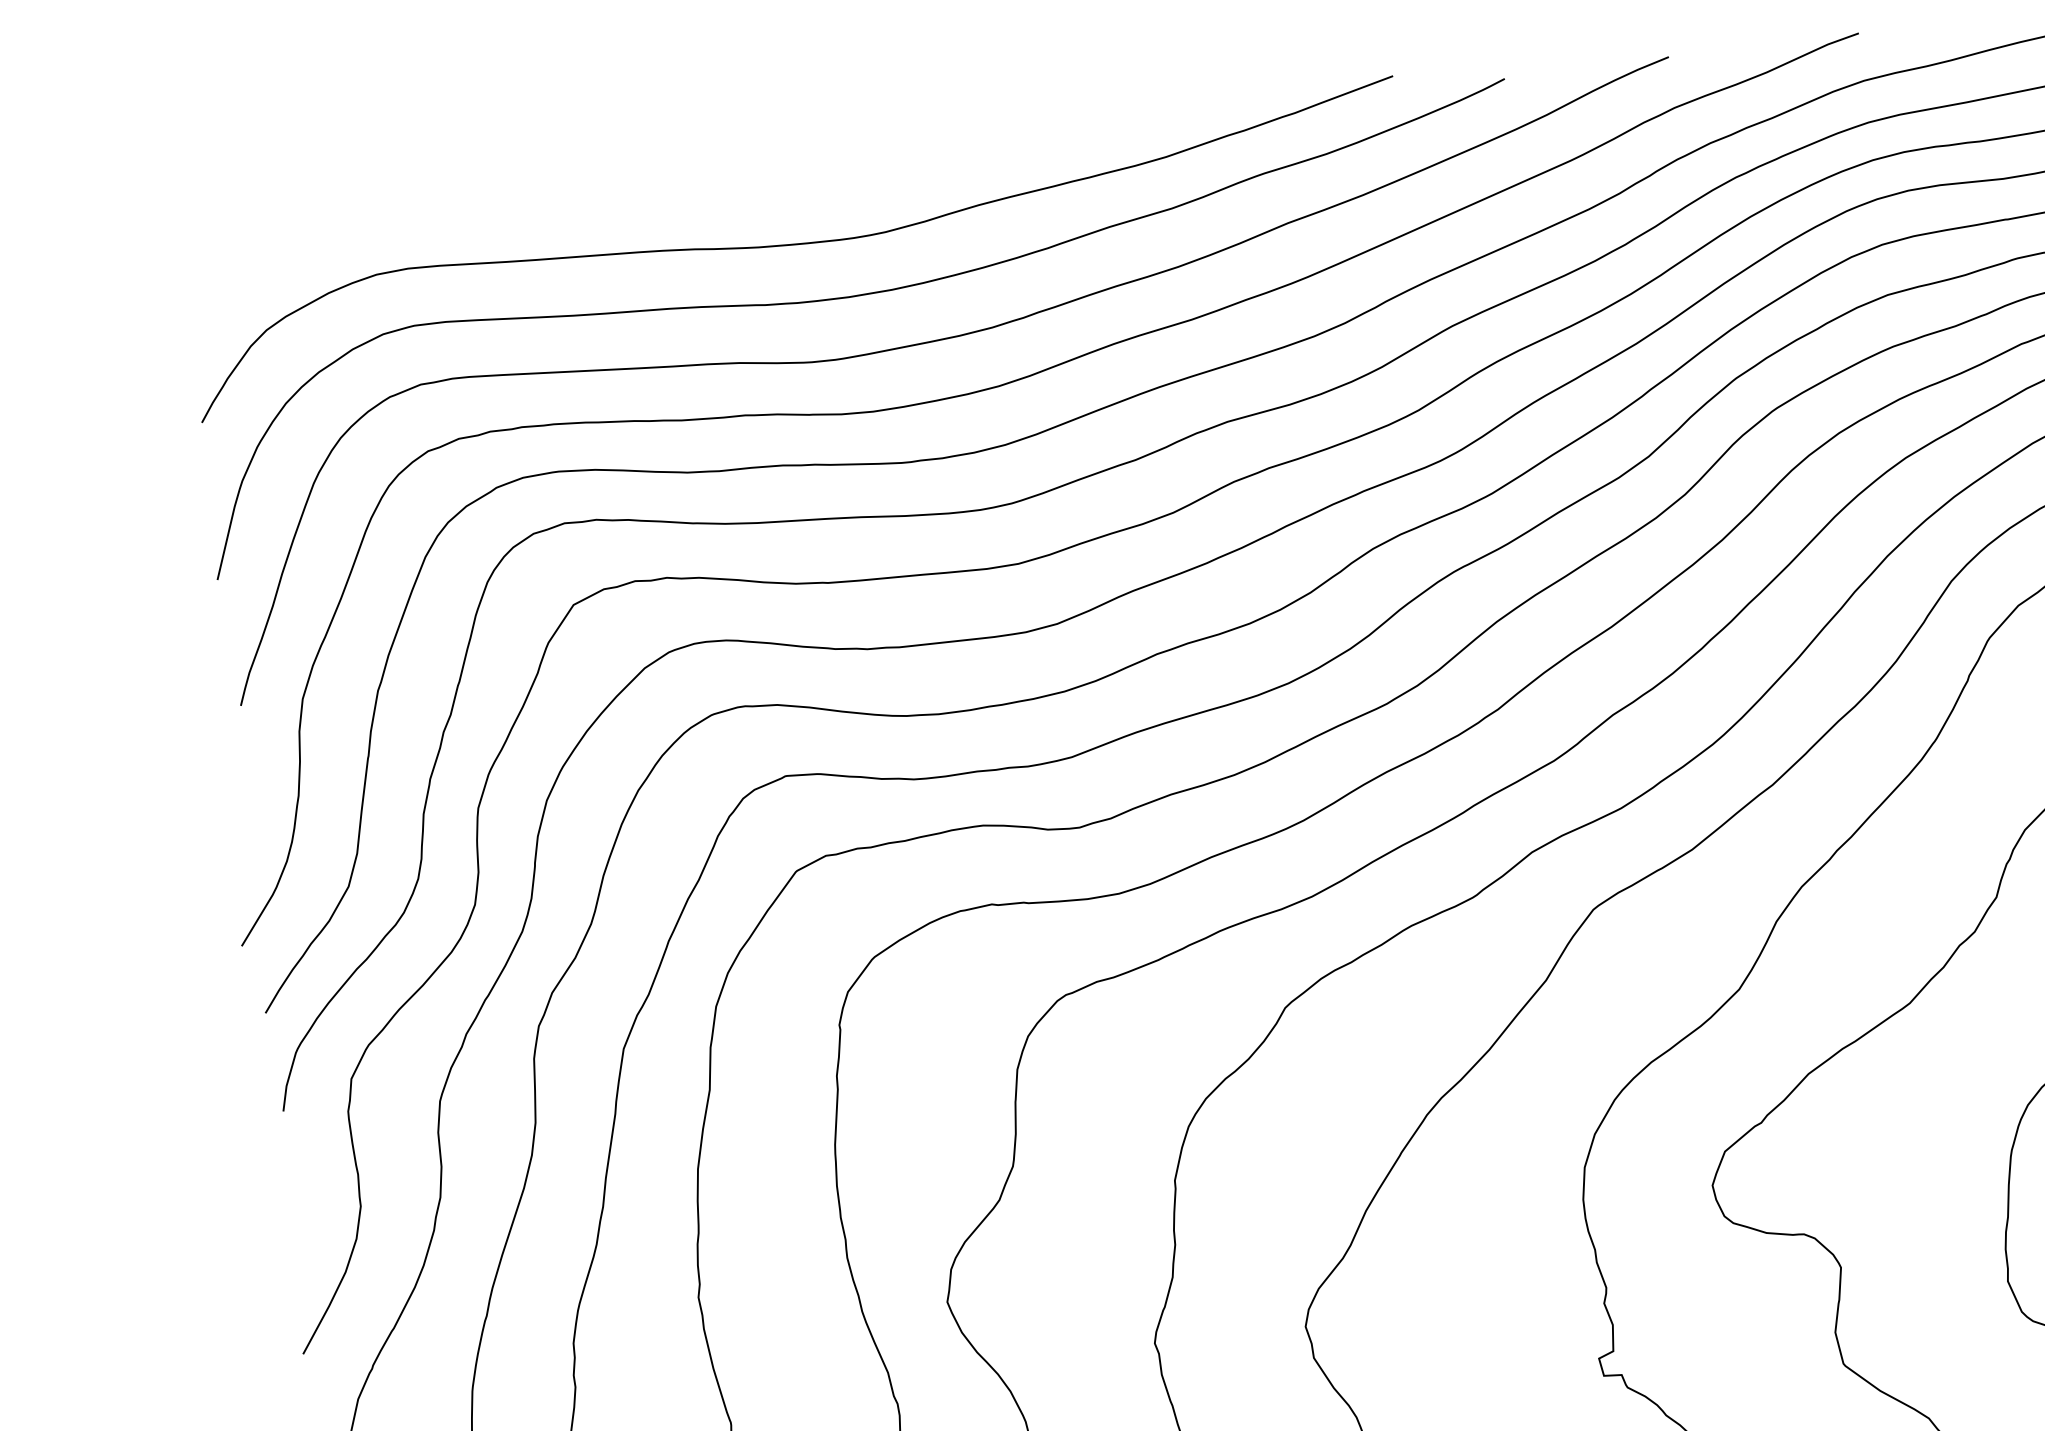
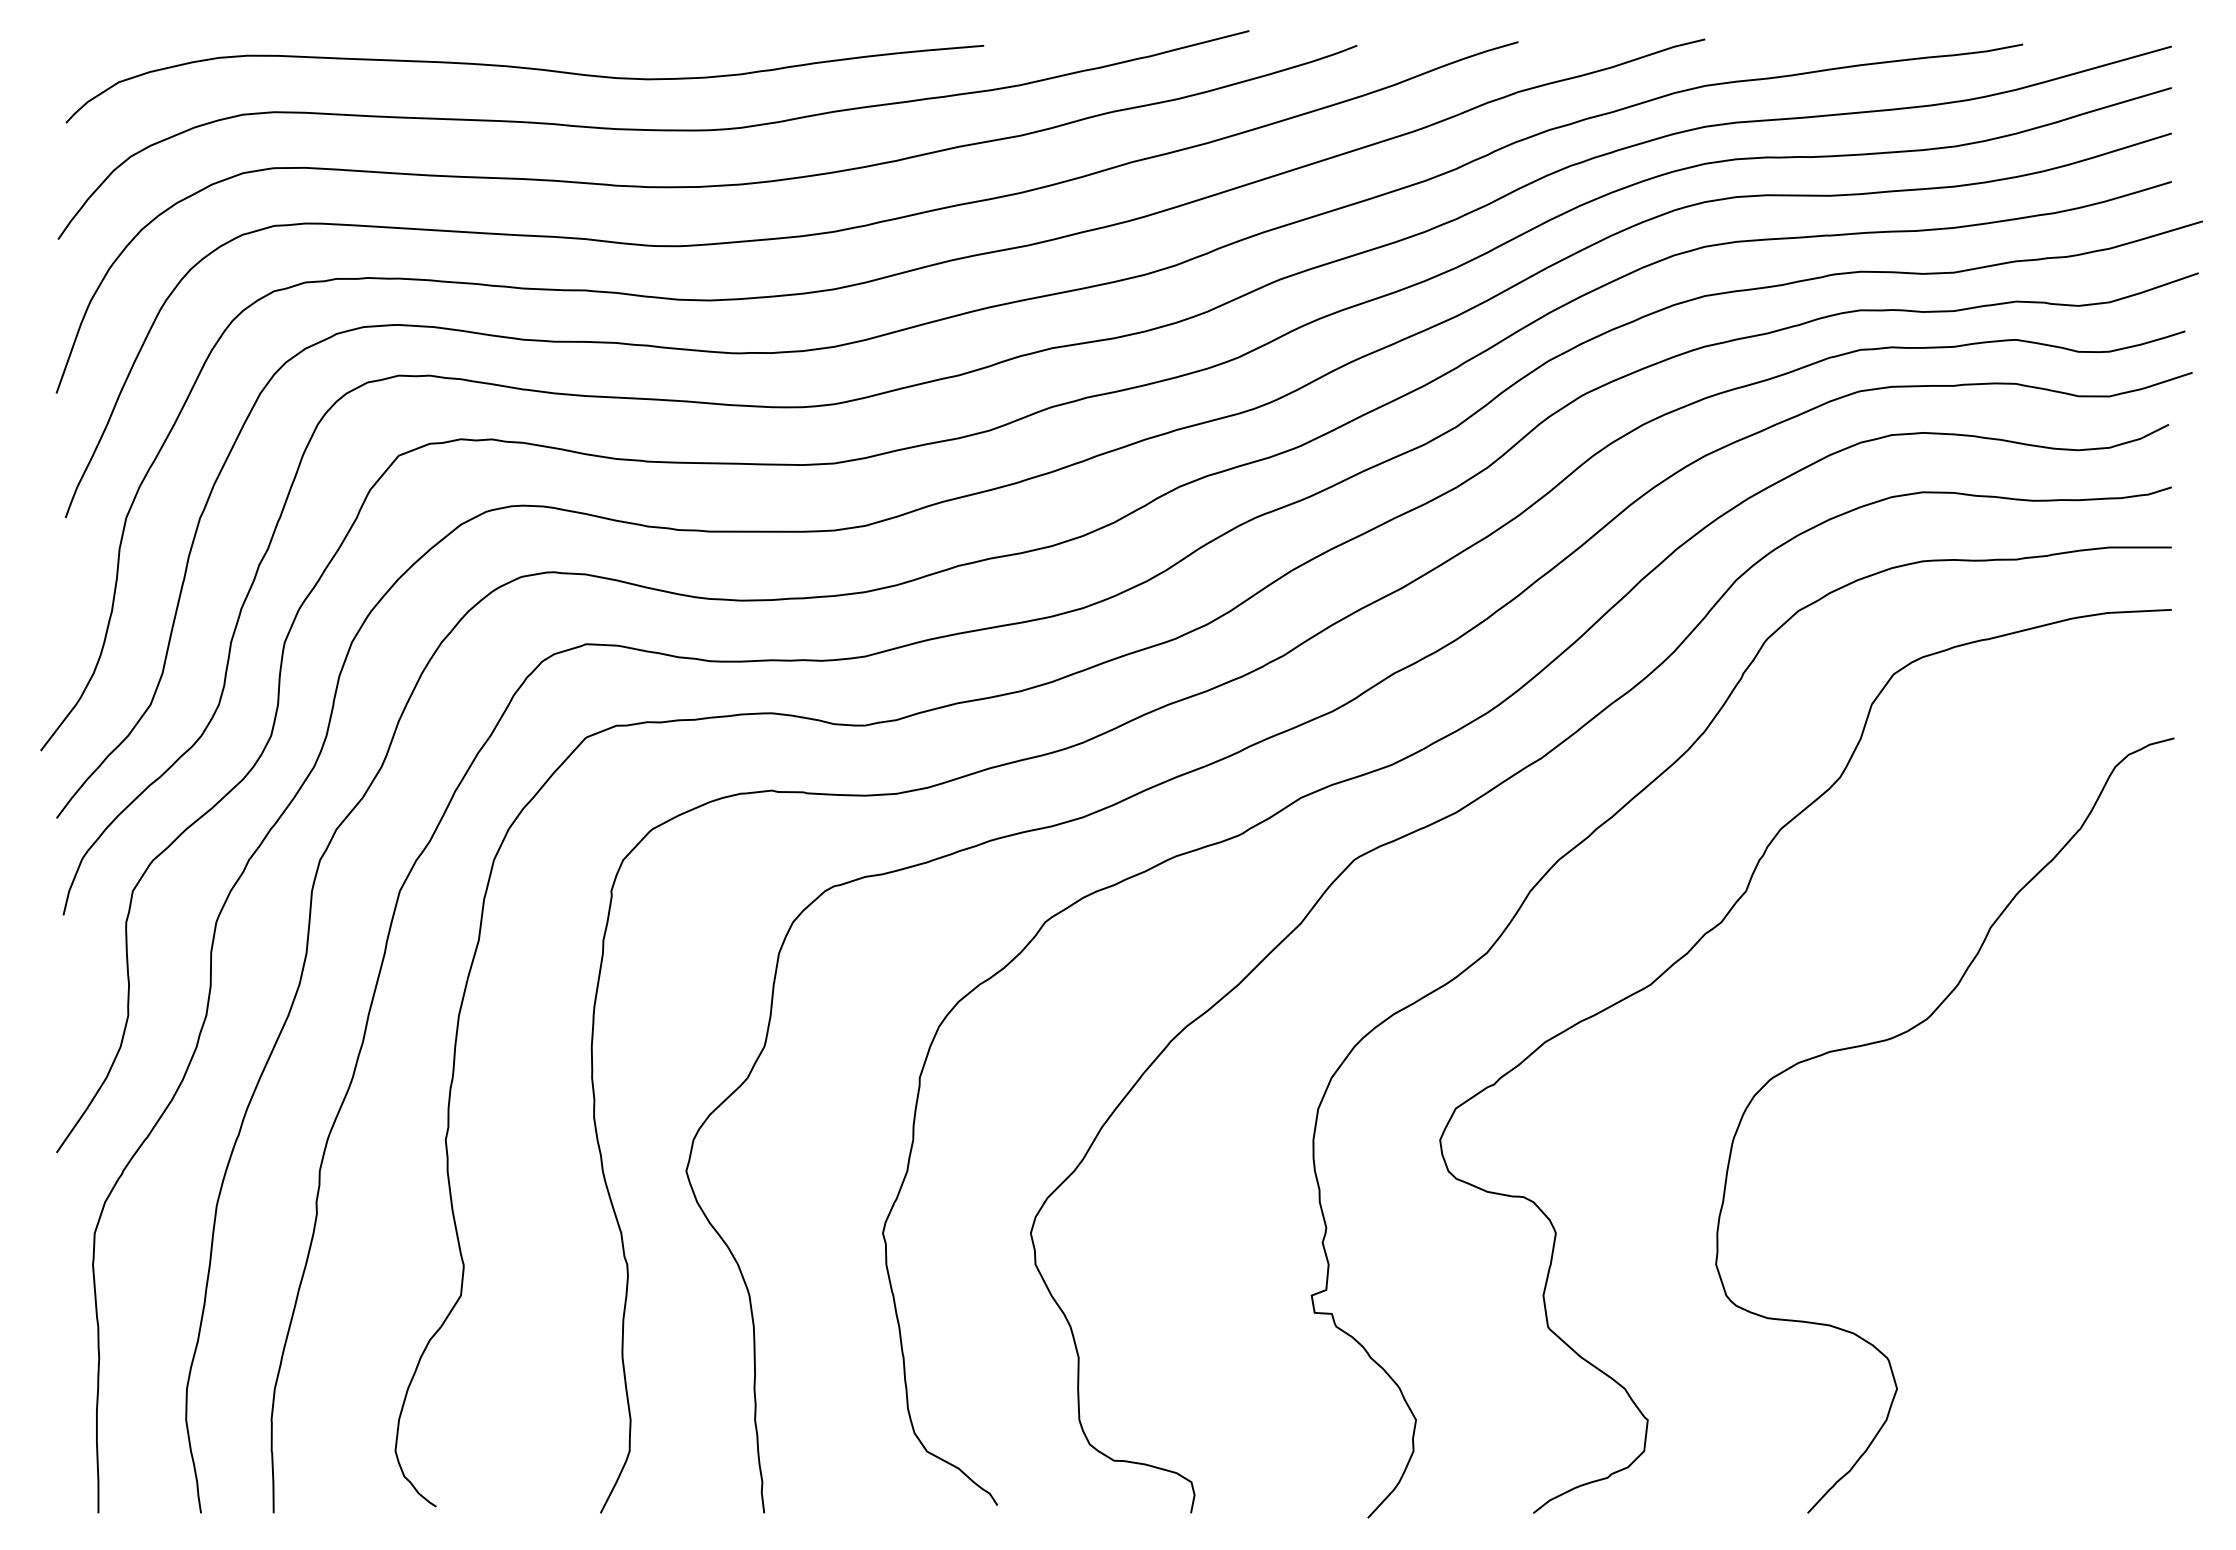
curve: (660, 196) -> (526, 69), added

